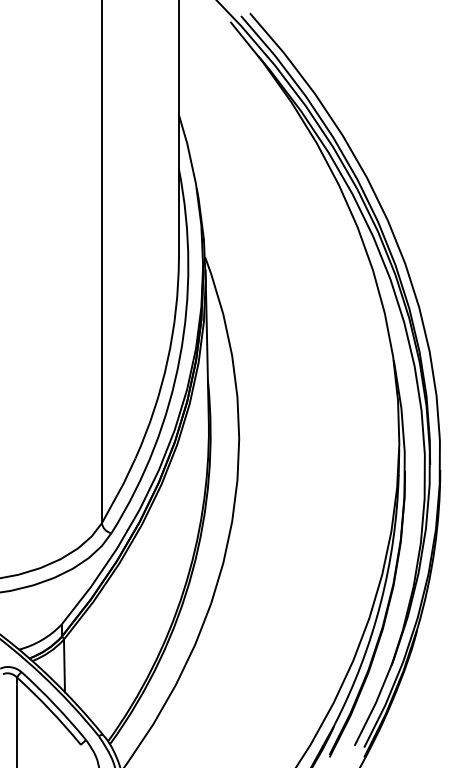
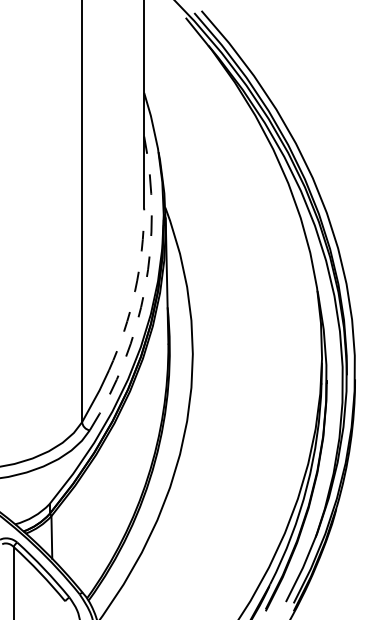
arc: (179, 357) -> (144, 288), solid -> dashed
arc: (167, 360) -> (134, 291), solid -> dashed

